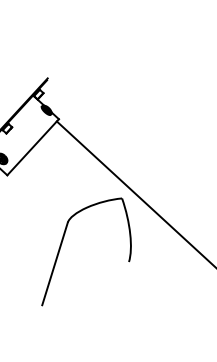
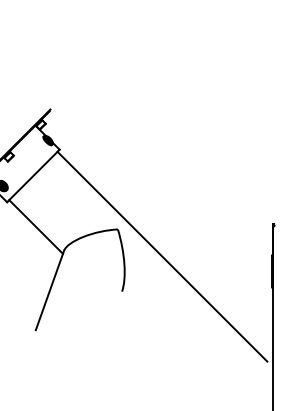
line: (37, 198) -> (35, 226), added

